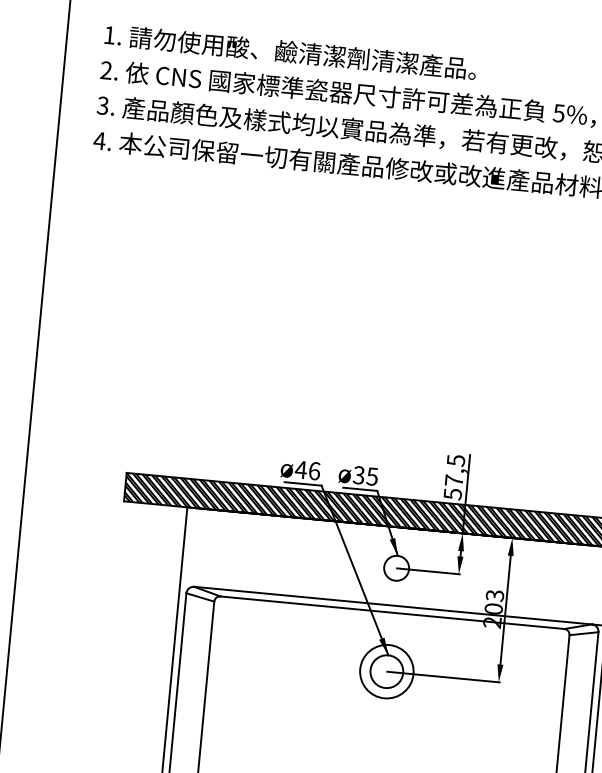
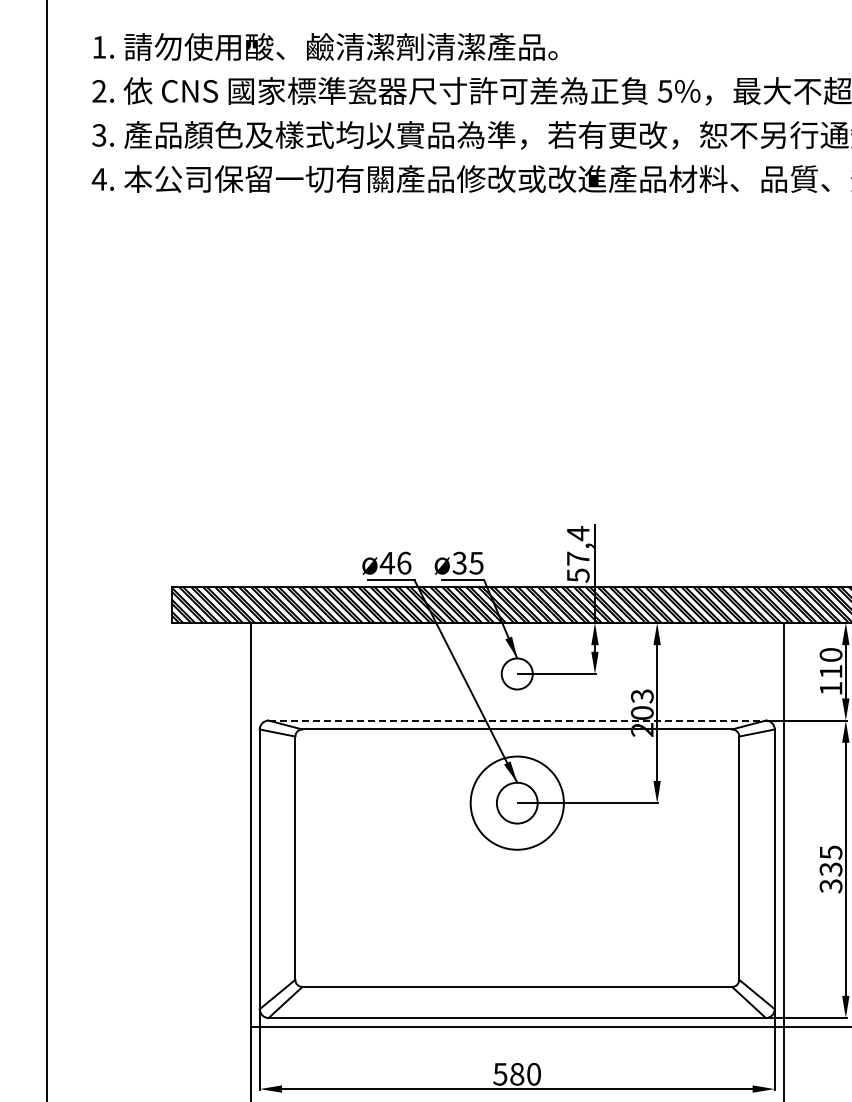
text: (456, 460) -> (578, 533), 57,5 -> 57,4
line: (393, 605) -> (517, 720), solid -> dashed
circle: (387, 671) -> (517, 802), size x1.4

